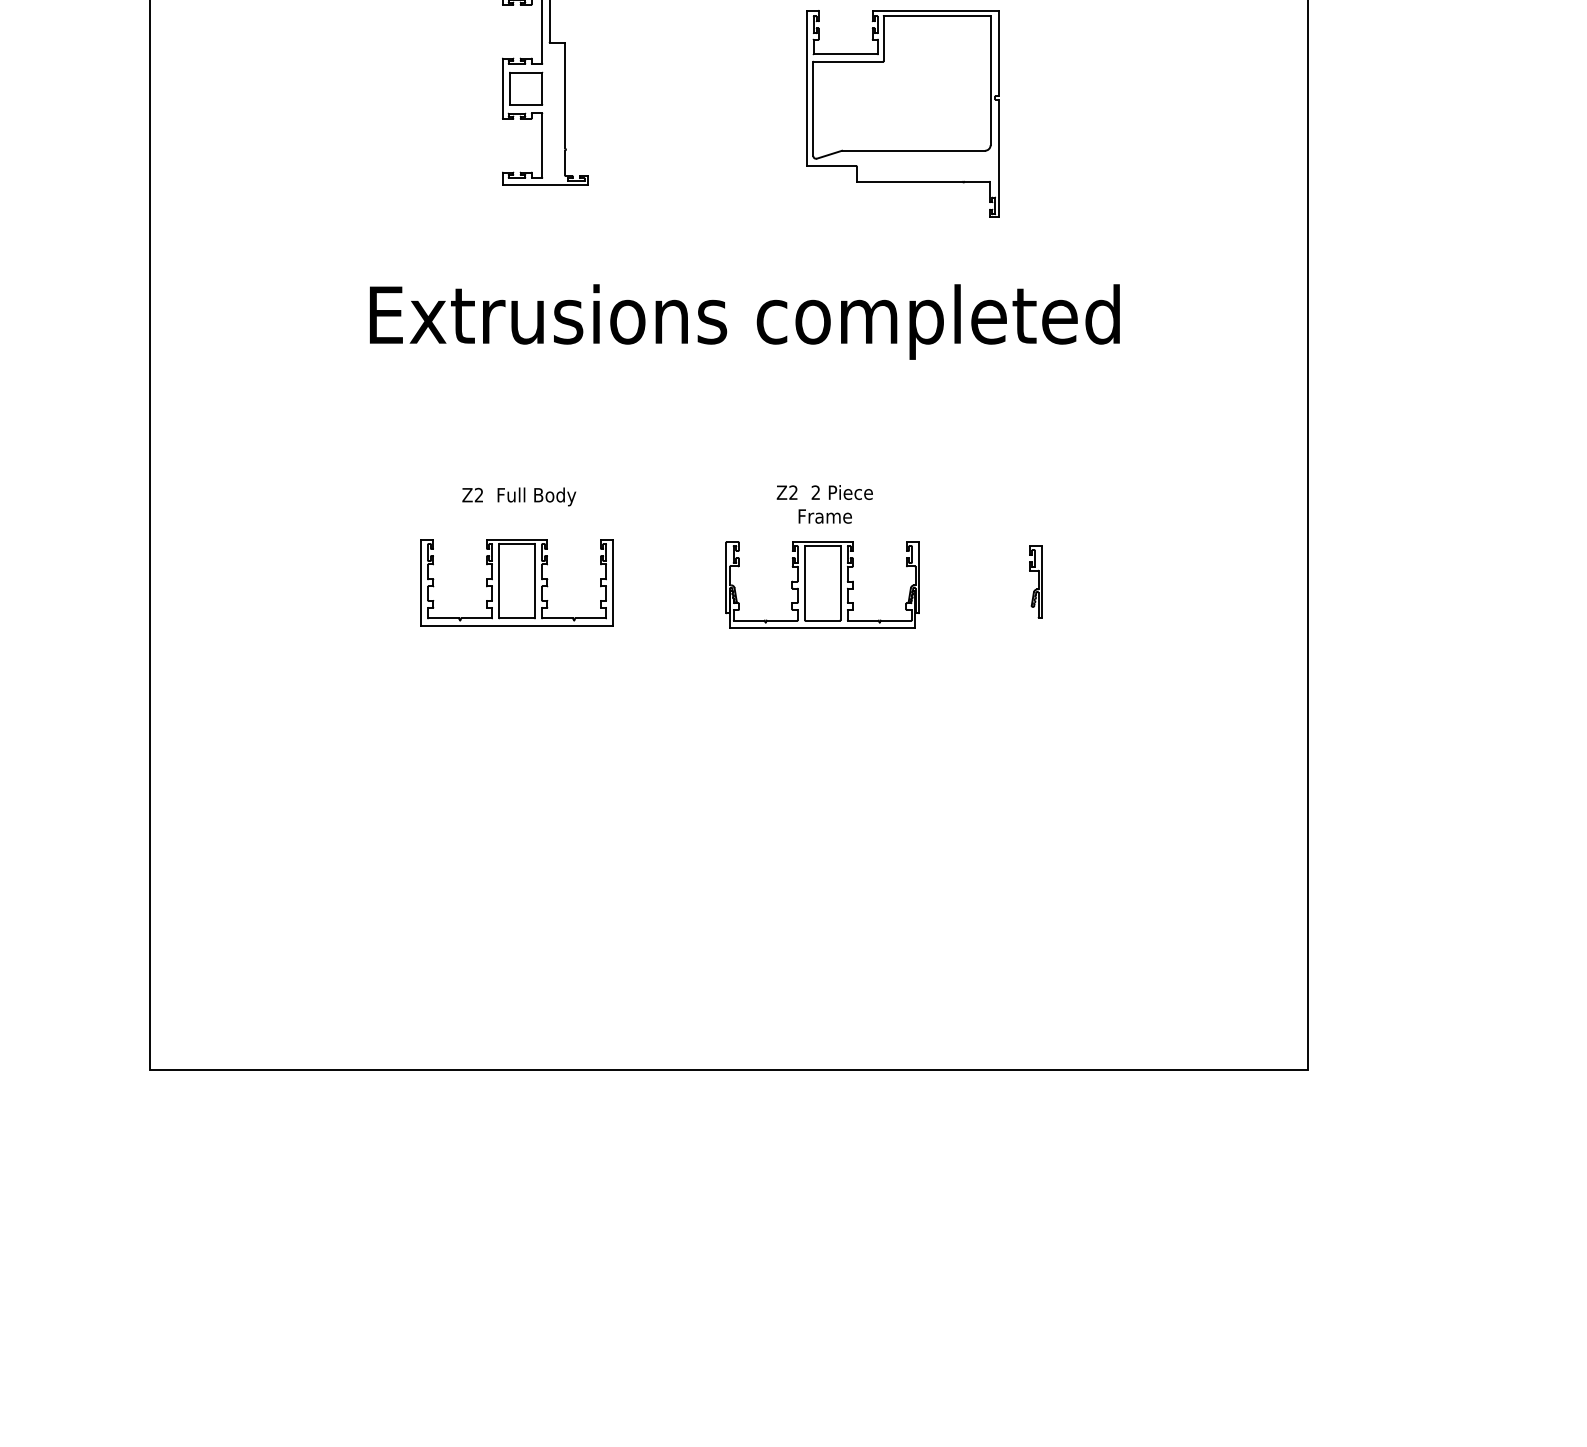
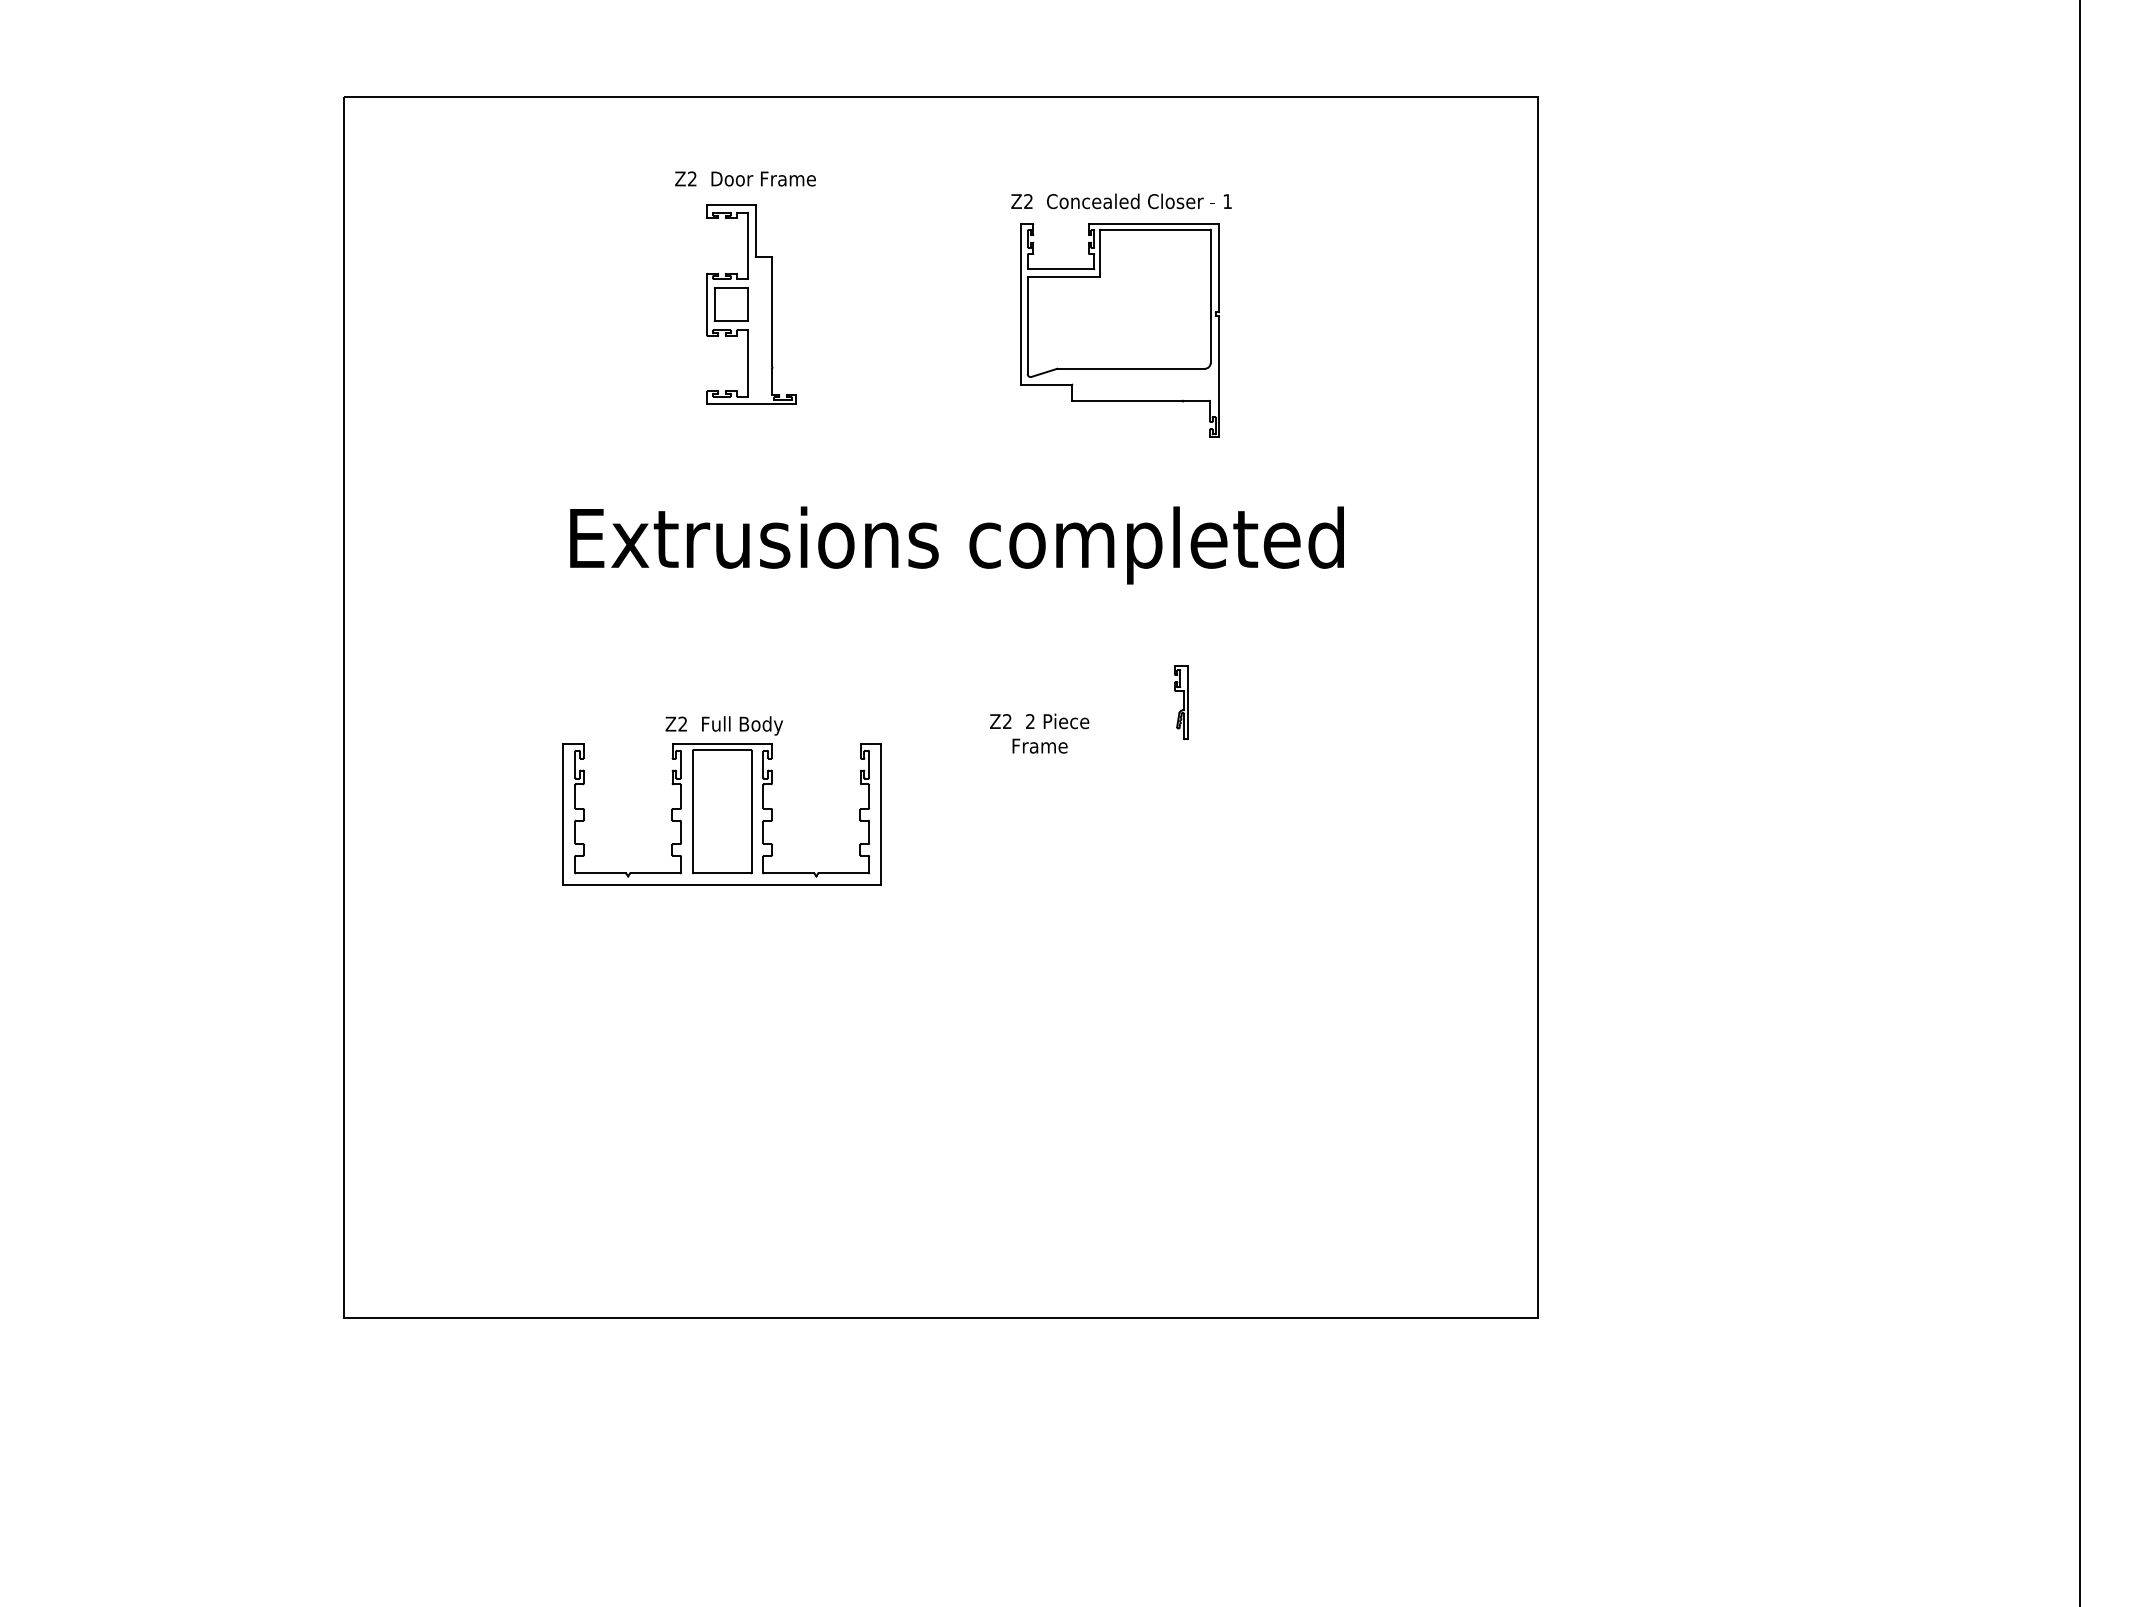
part: (1036, 581) -> (1181, 702), moved
part: (516, 582) -> (721, 814), size x1.6
part: (822, 584) -> (1037, 816), removed

